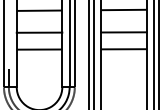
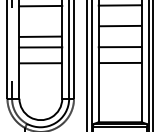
line: (39, 10) -> (40, 36), moved

